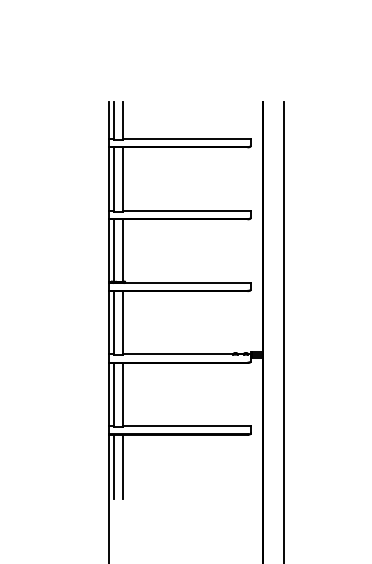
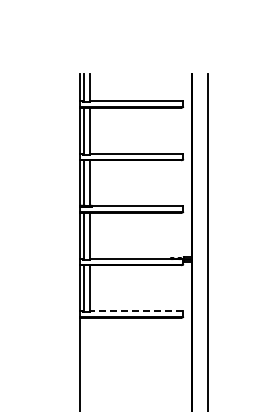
line: (186, 426) -> (136, 311), solid -> dashed
line: (114, 466) -> (83, 340), removed
line: (122, 466) -> (89, 340), removed

